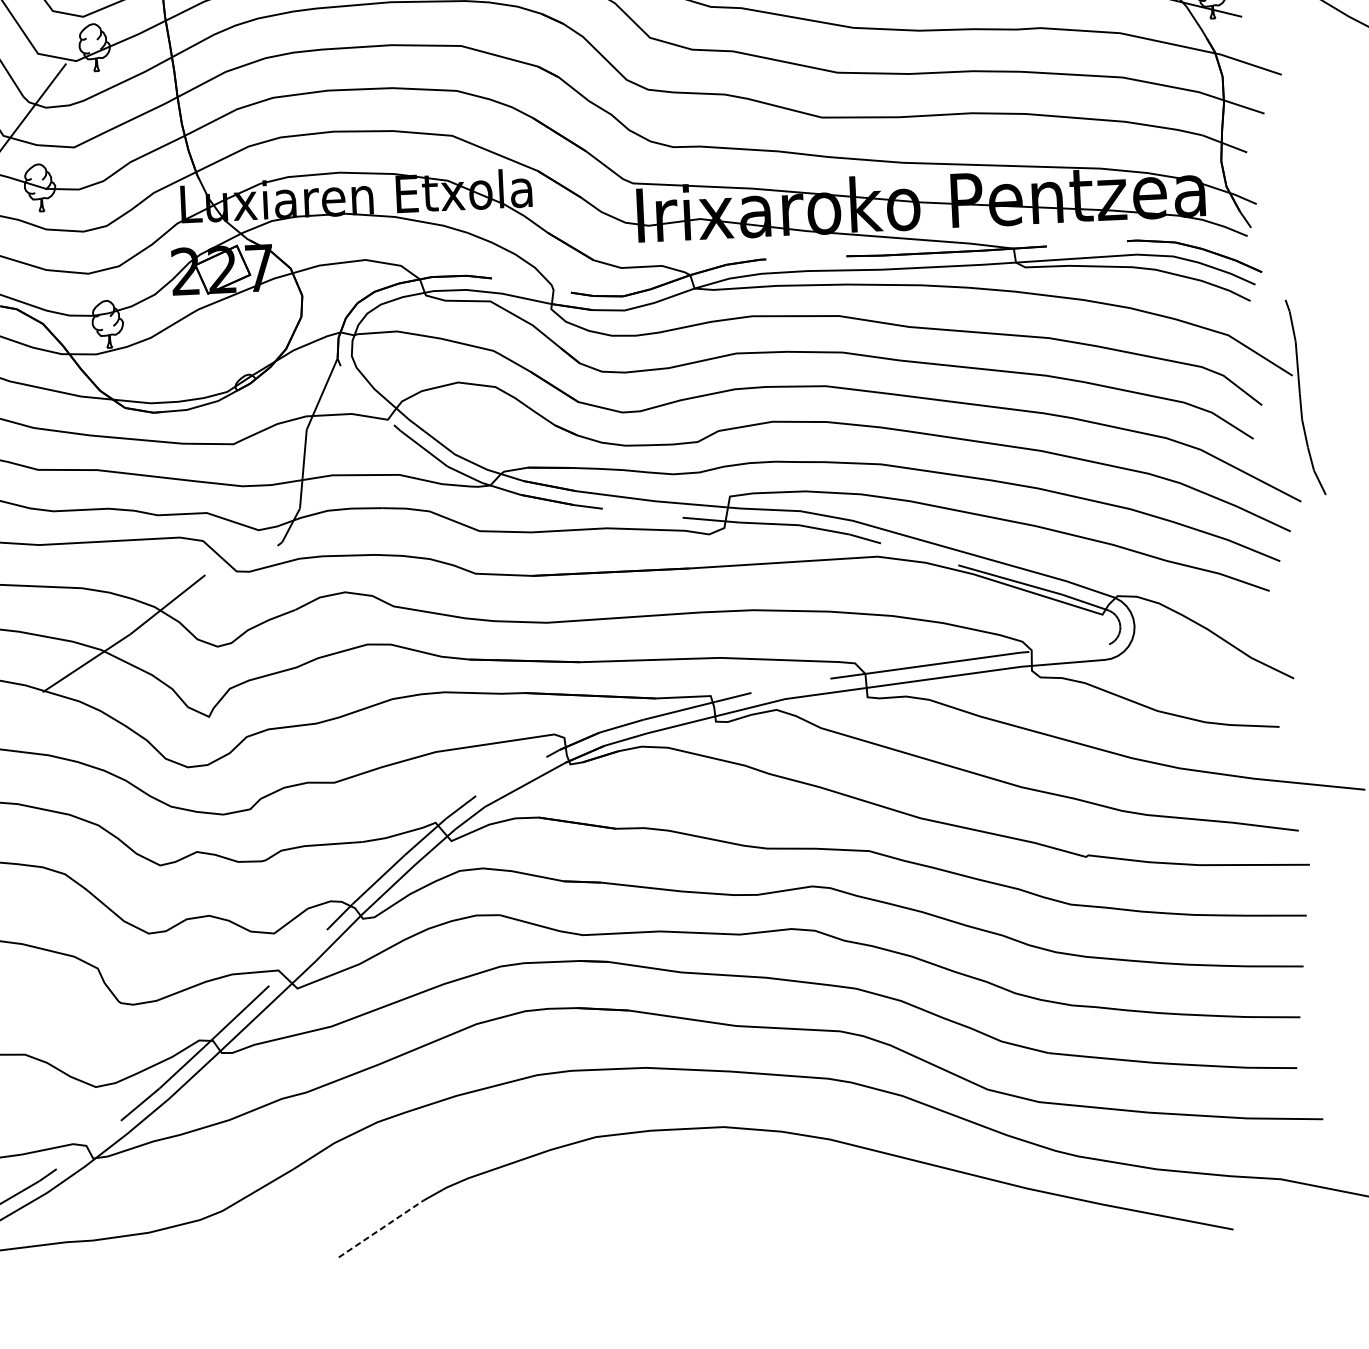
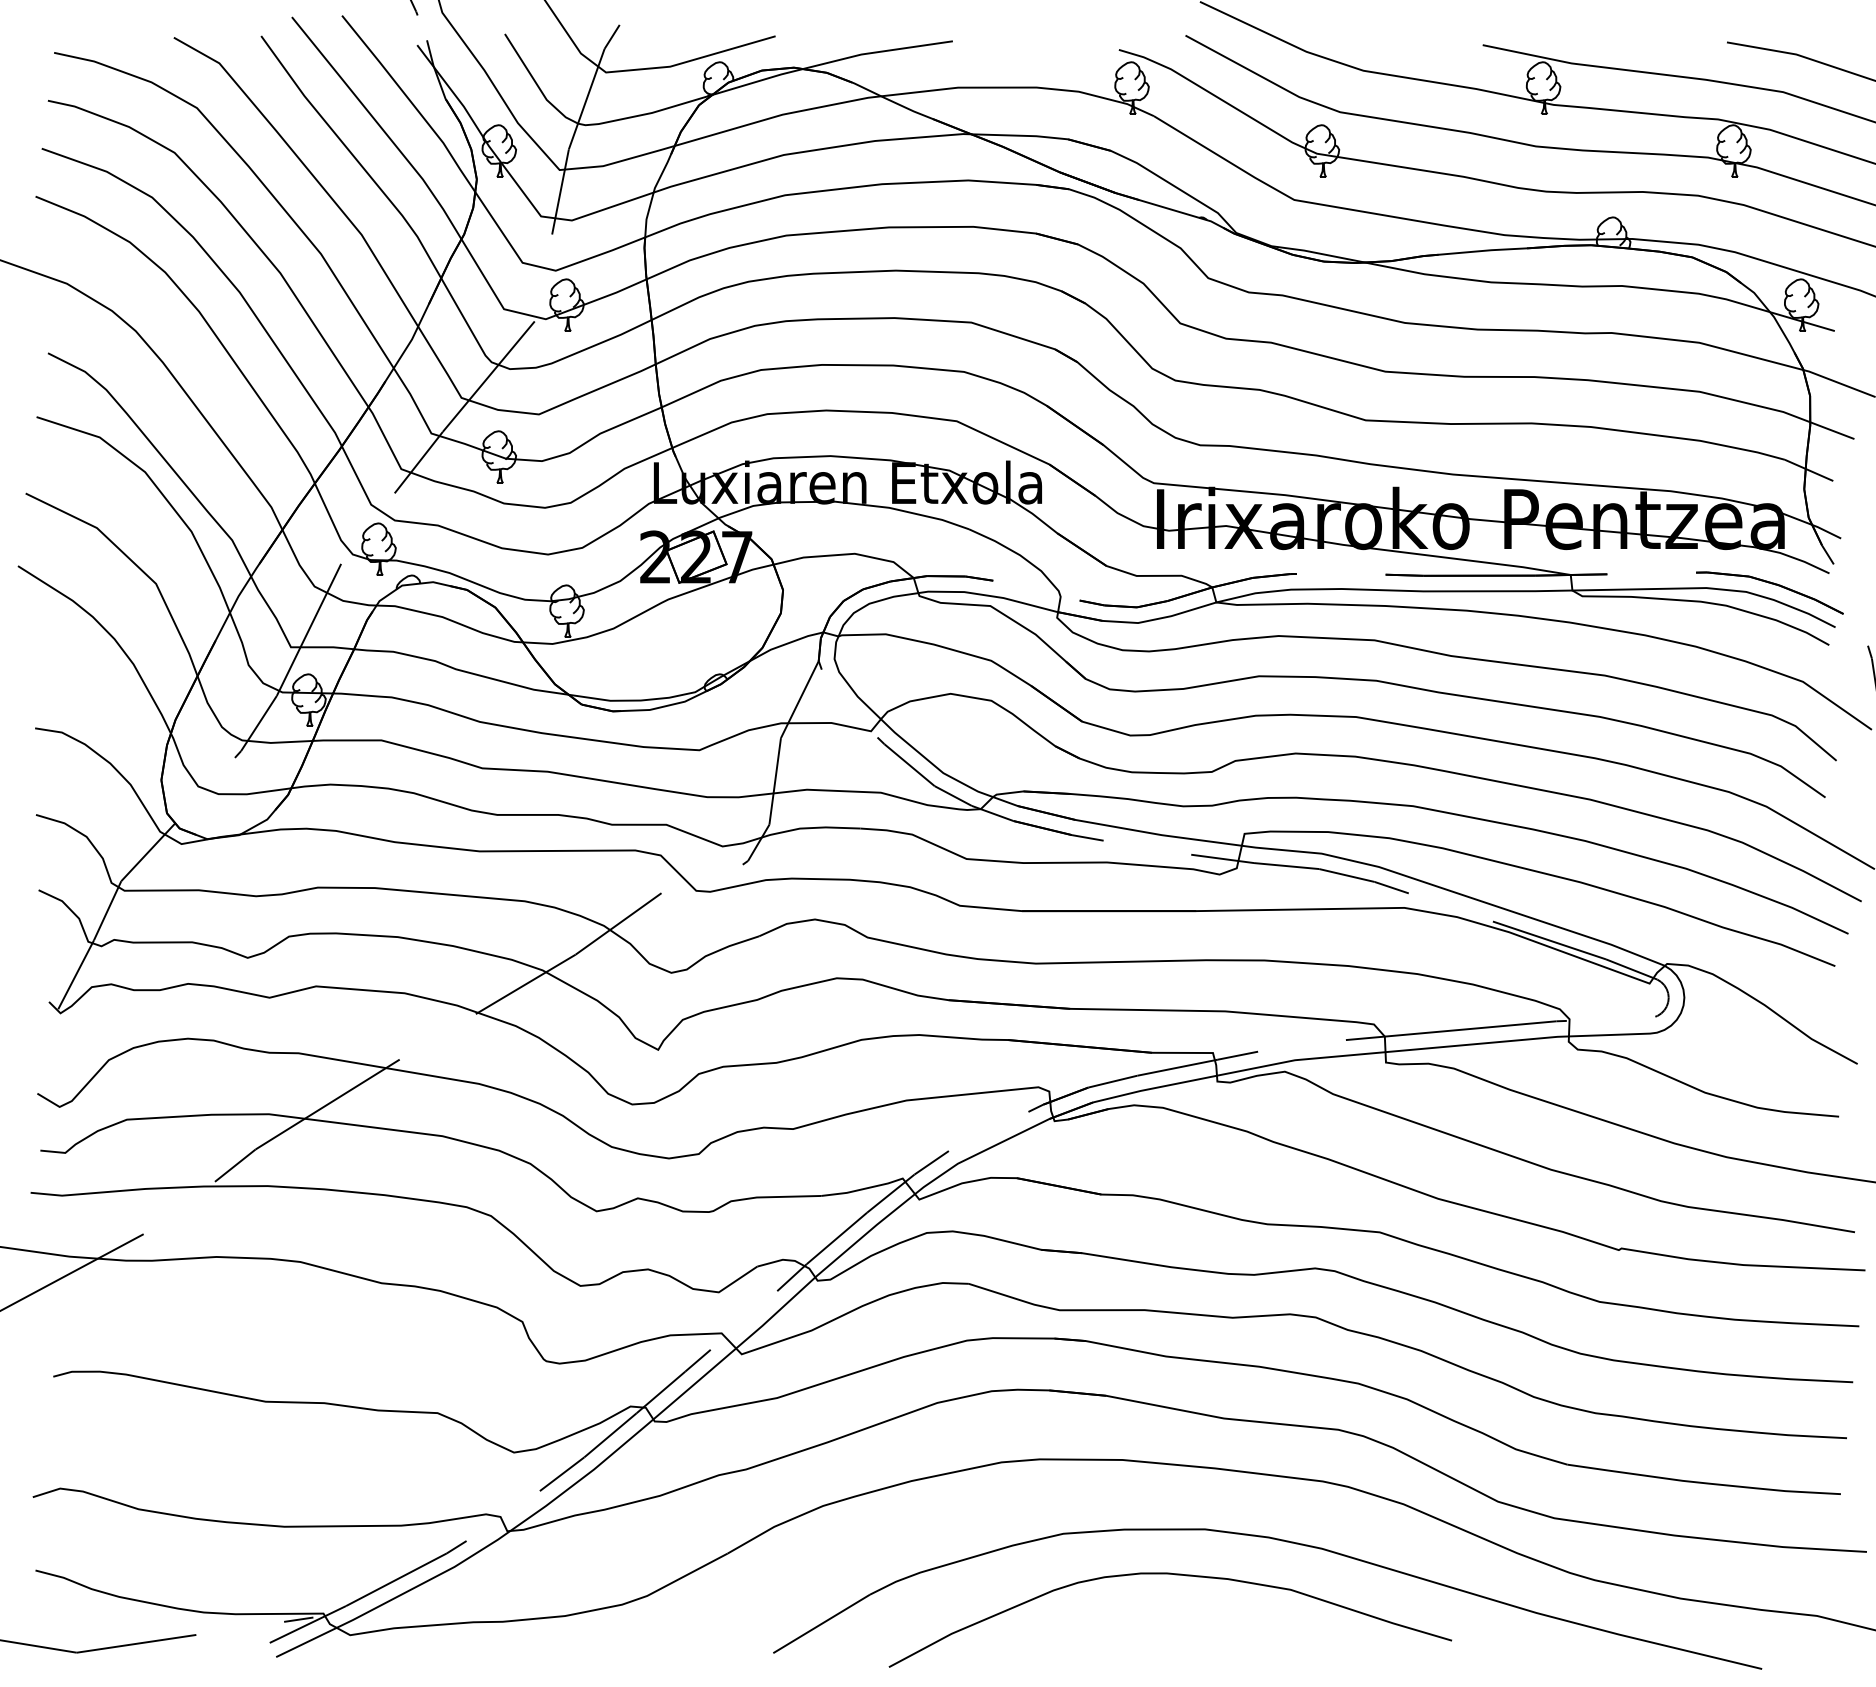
curve: (699, 1170) -> (1175, 1575), added
line: (381, 1228) -> (821, 1623), dashed -> solid

